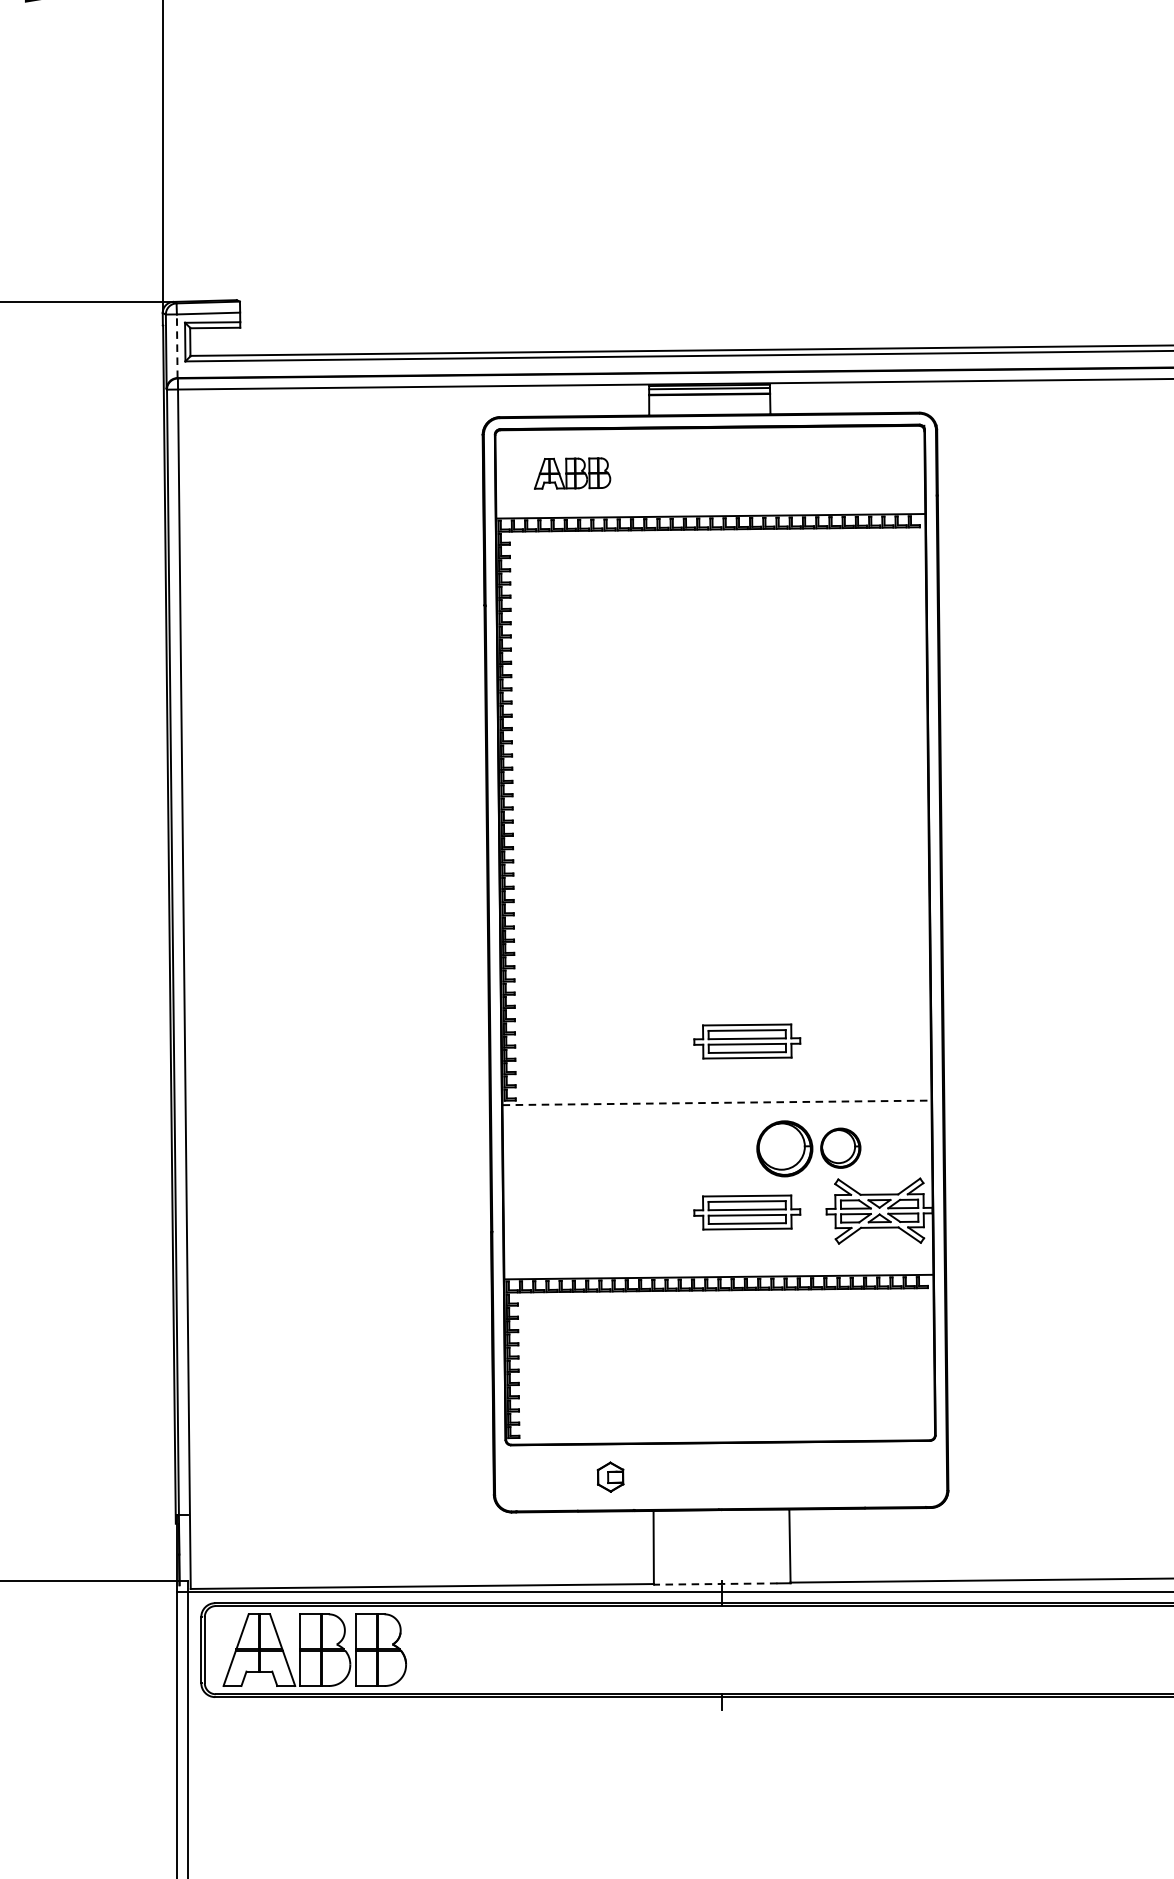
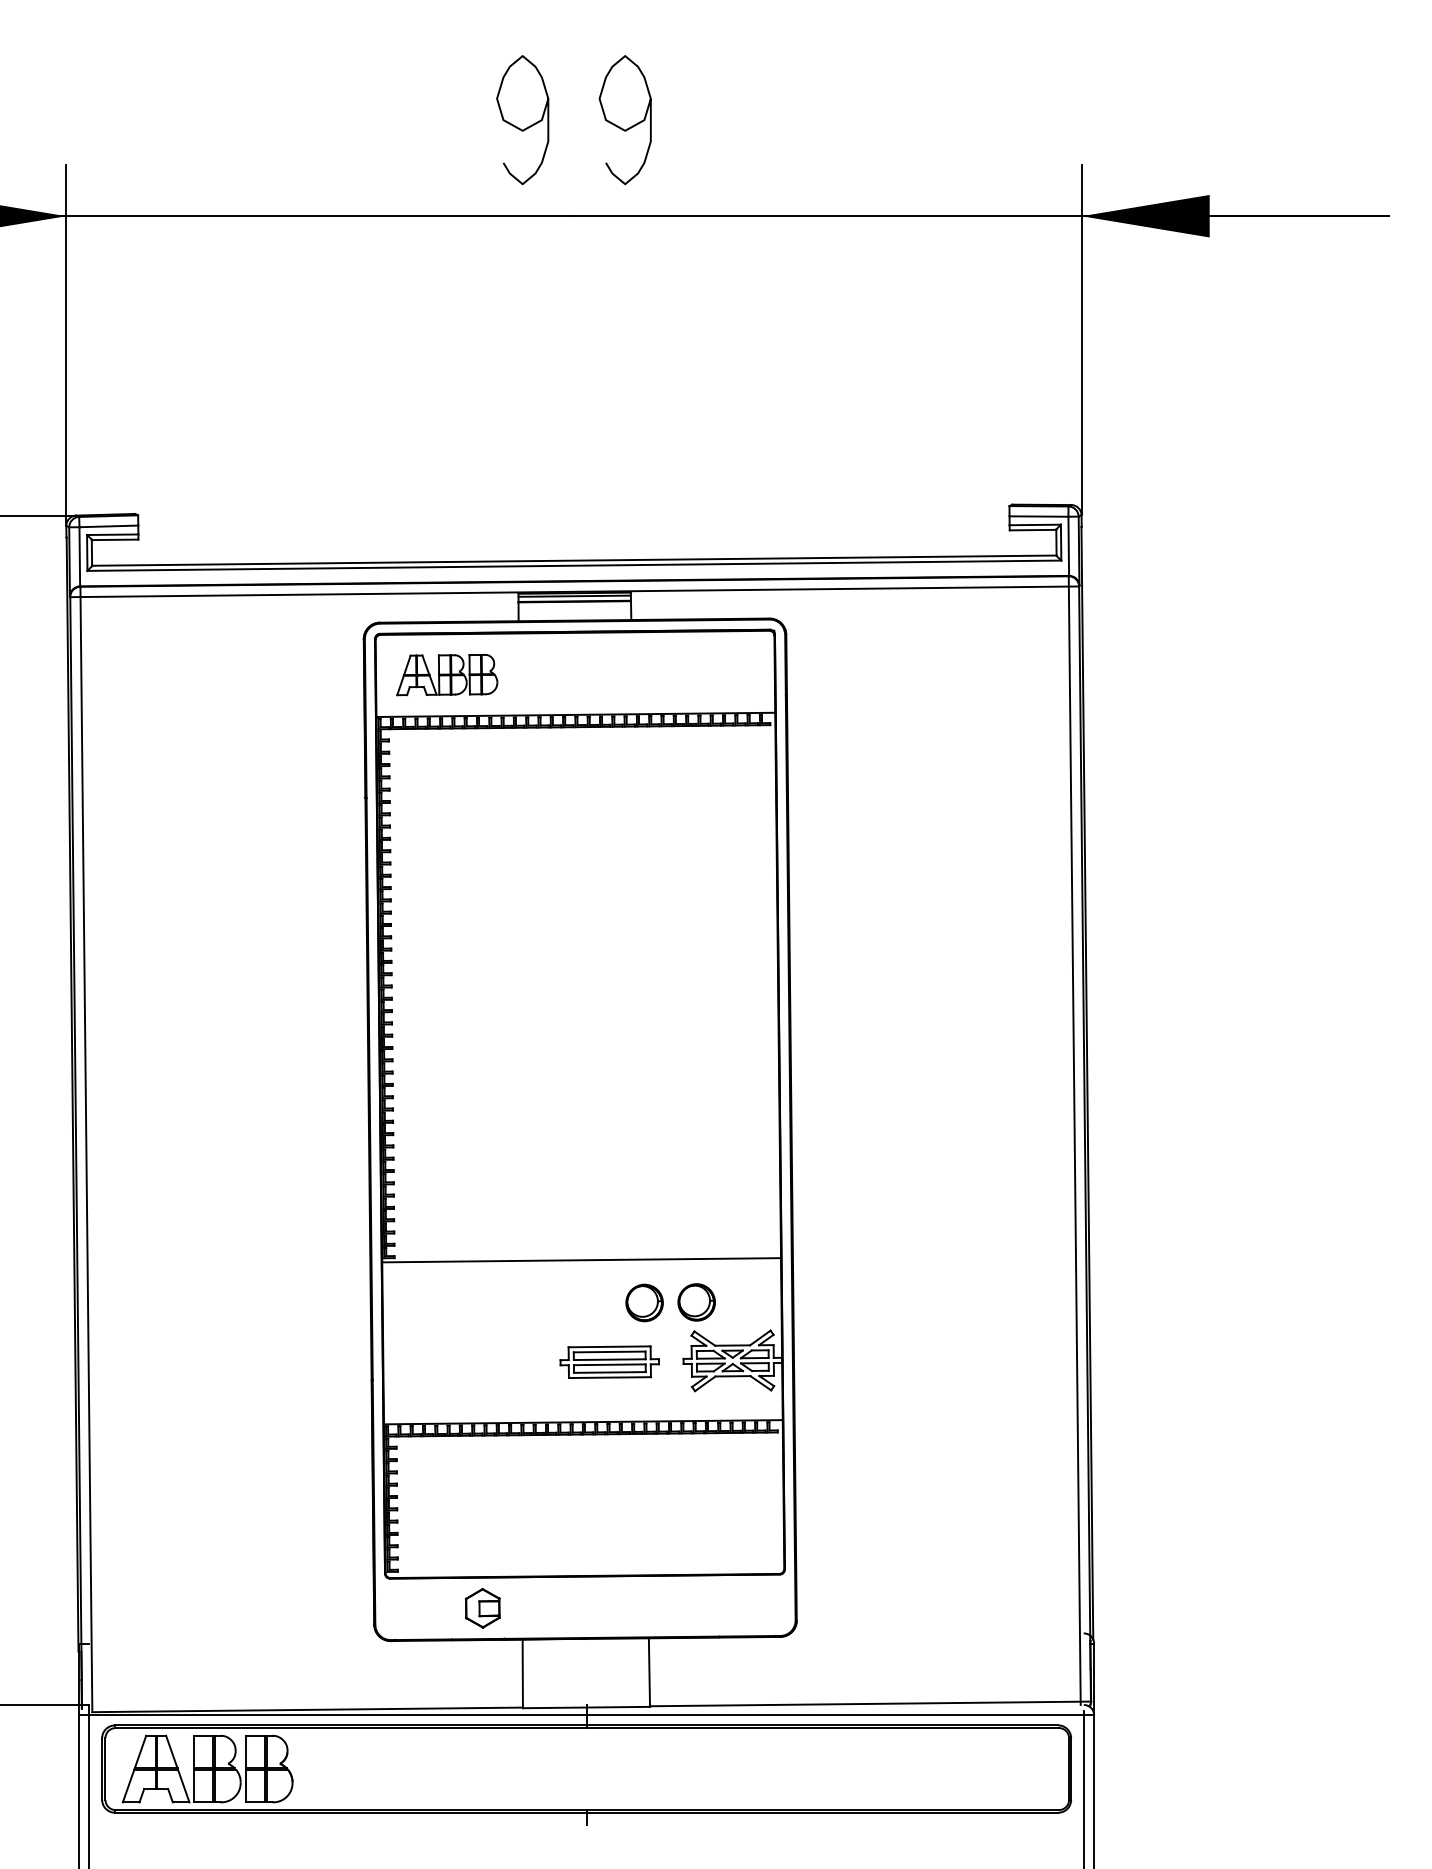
line: (176, 345) -> (79, 556), dashed -> solid
part: (572, 473) -> (447, 675), size x1.43
part: (746, 1040) -> (609, 1202), removed
line: (717, 1103) -> (582, 1260), dashed -> solid
part: (784, 1148) -> (644, 1302), size x0.71
part: (610, 1476) -> (482, 1607), size x1.43
line: (714, 1583) -> (579, 1707), dashed -> solid

